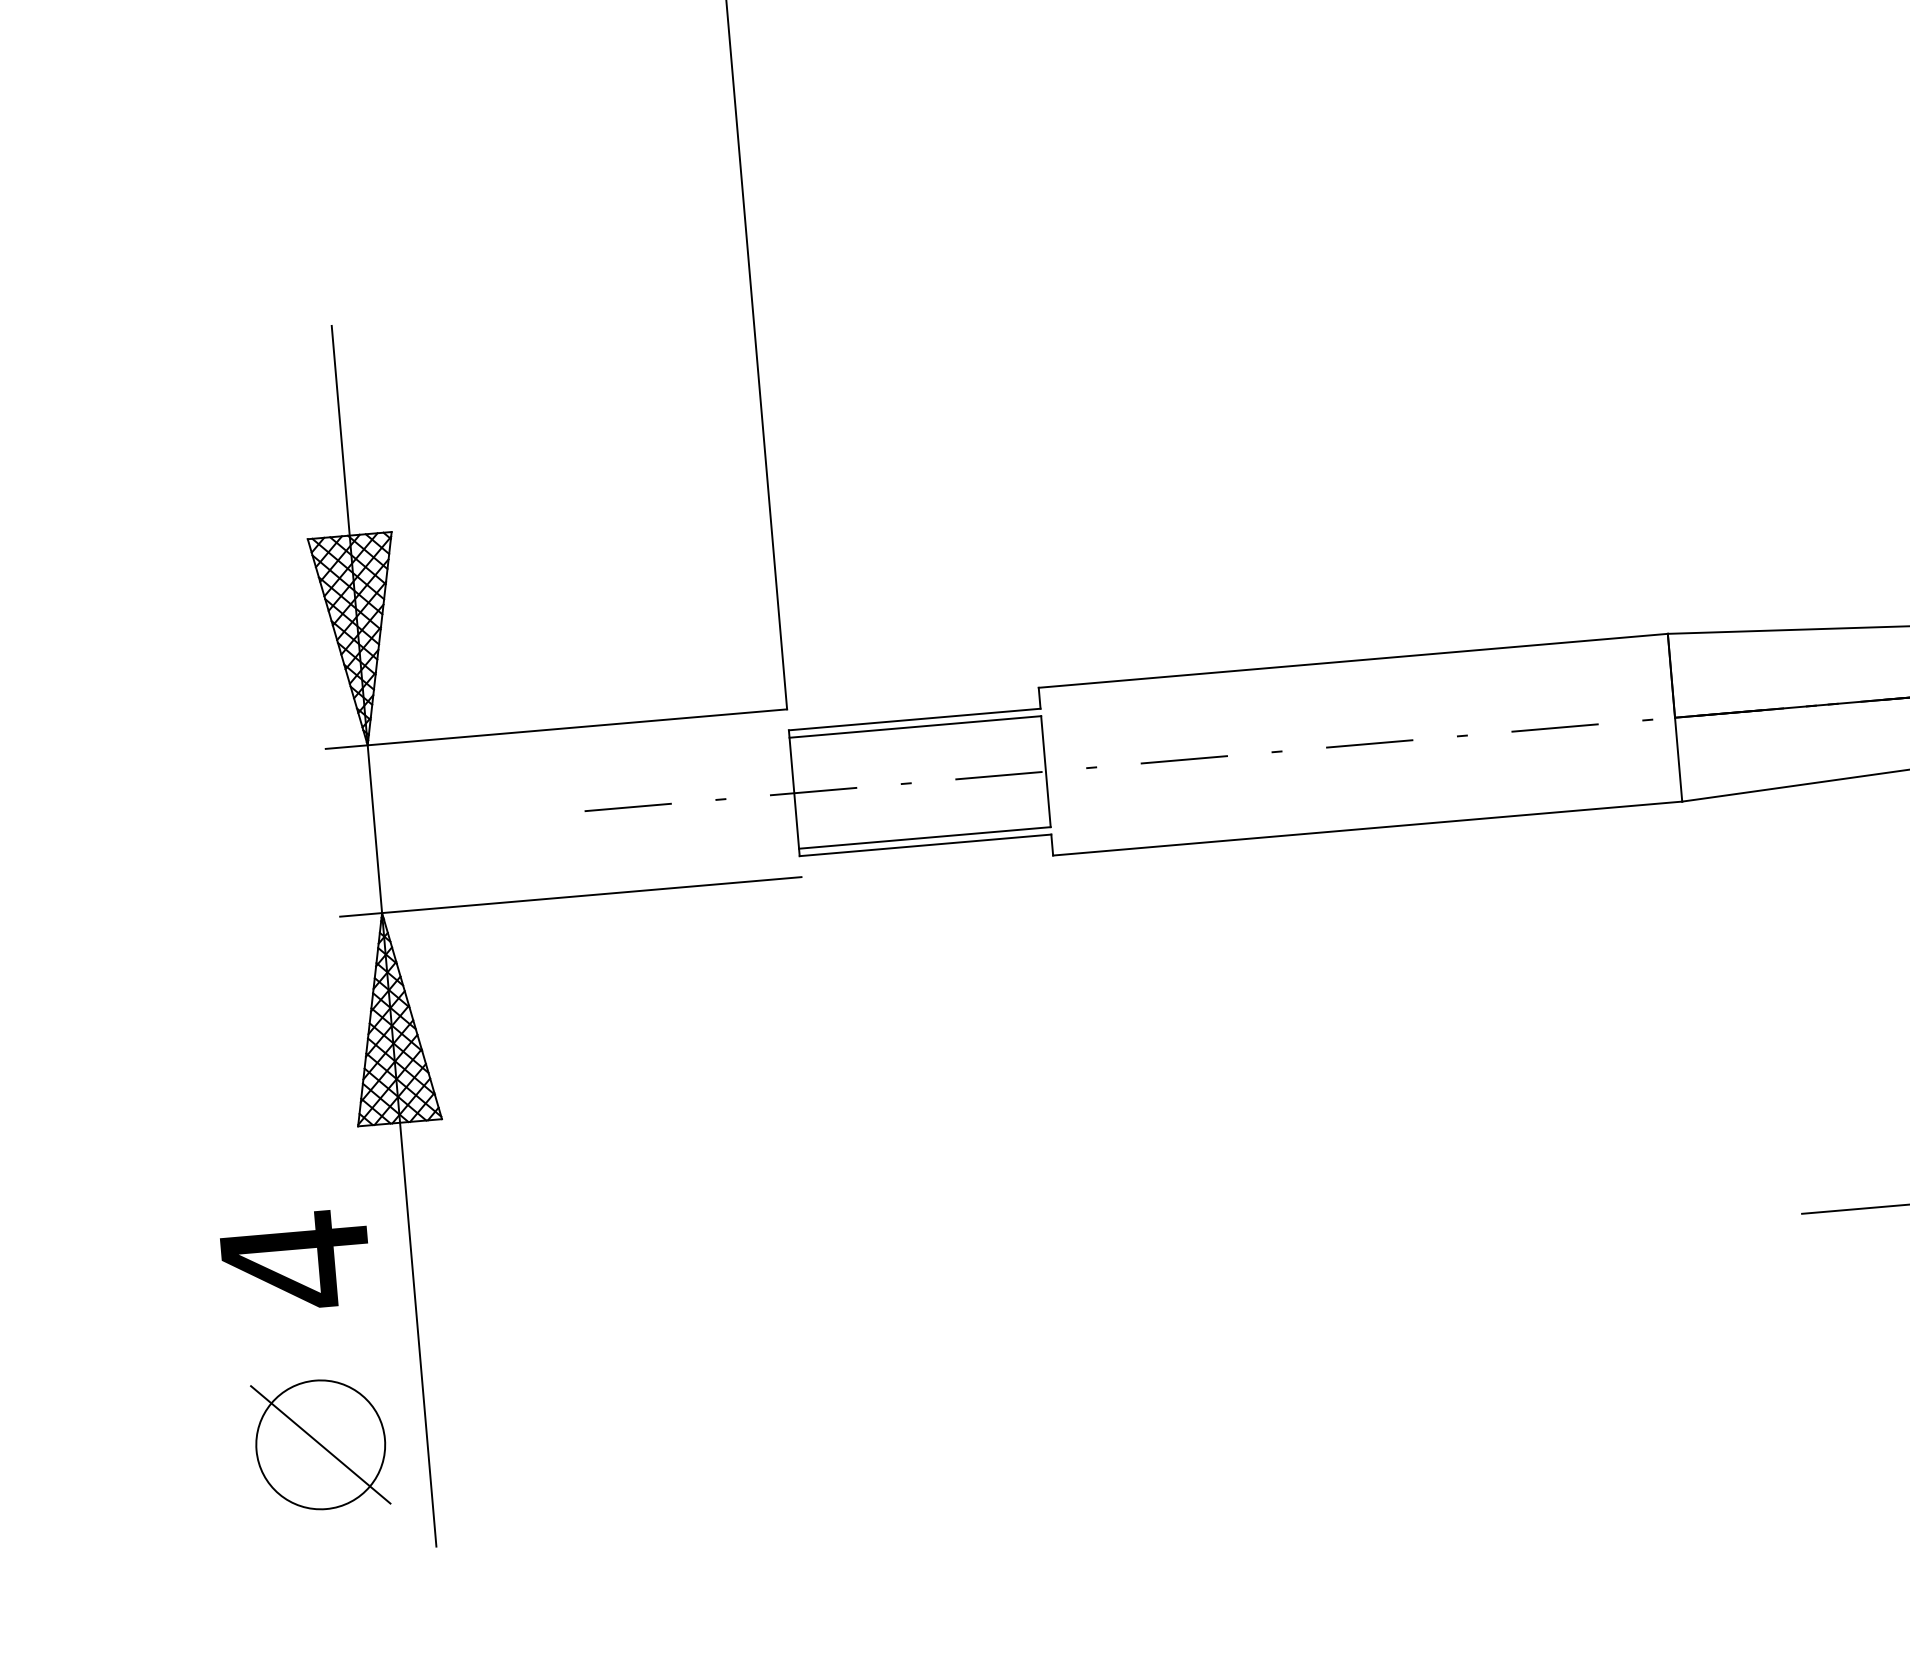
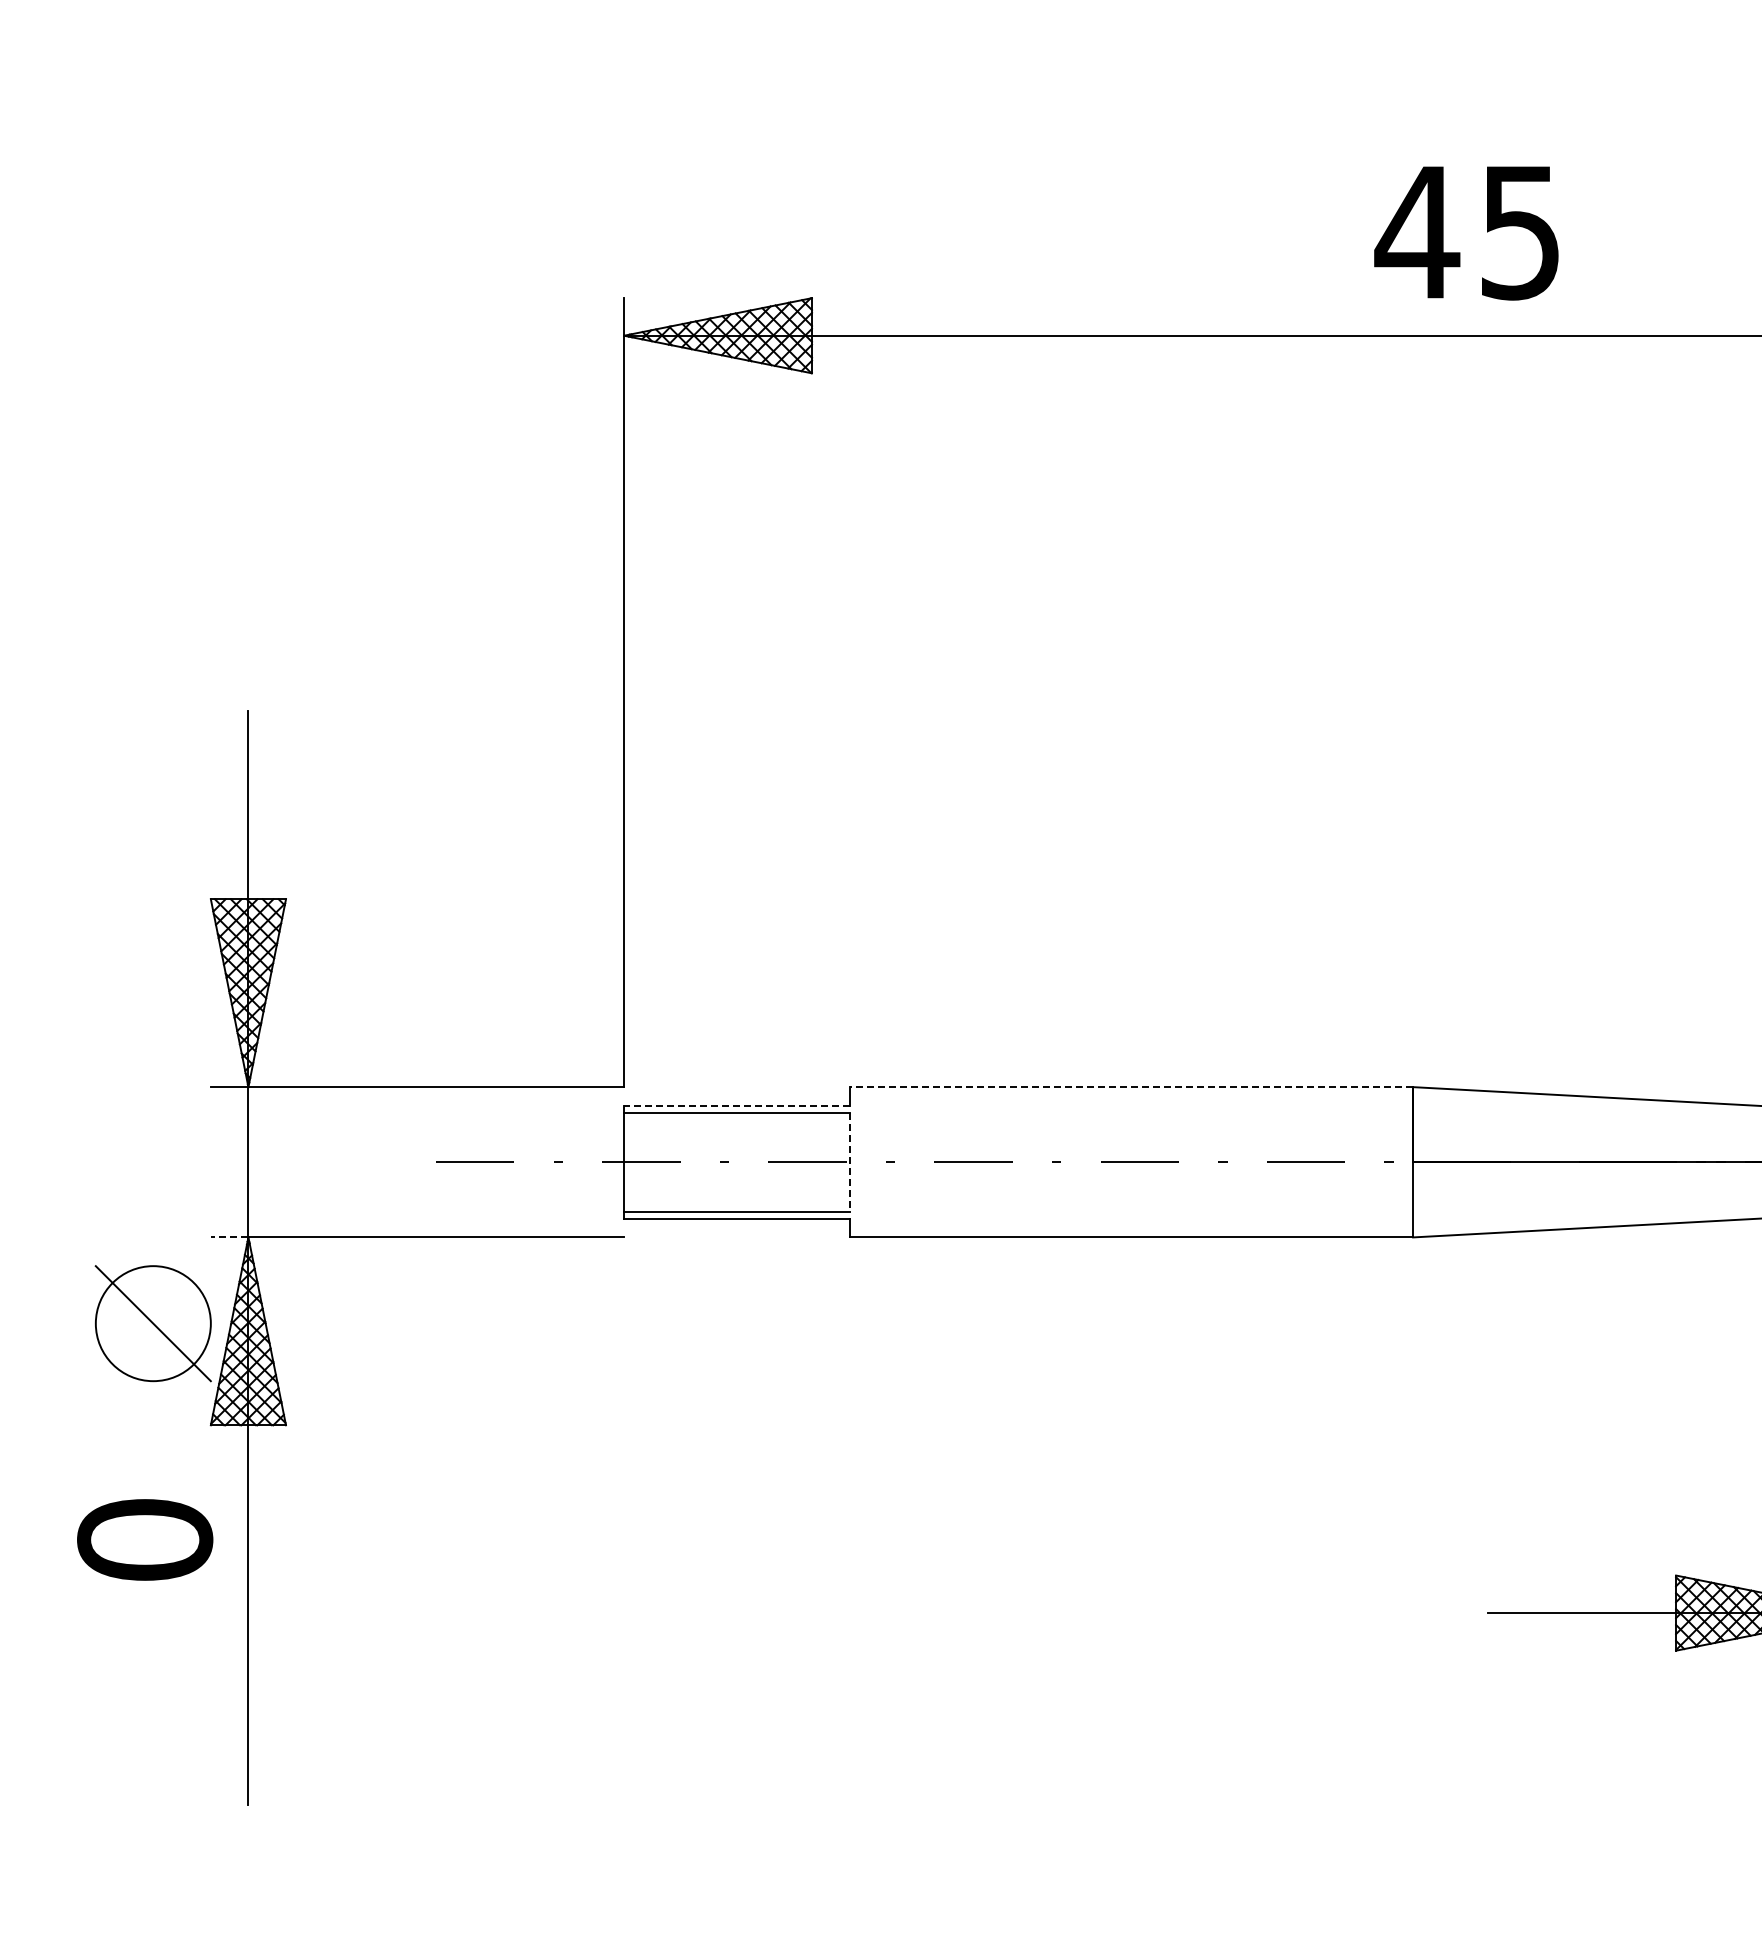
line: (1353, 661) -> (1131, 1087), solid -> dashed
line: (914, 719) -> (736, 1105), solid -> dashed
line: (1045, 771) -> (849, 1162), solid -> dashed
line: (360, 914) -> (229, 1237), solid -> dashed
text: (296, 1261) -> (145, 1540), 4 -> 0
part: (319, 1444) -> (152, 1323), moved

